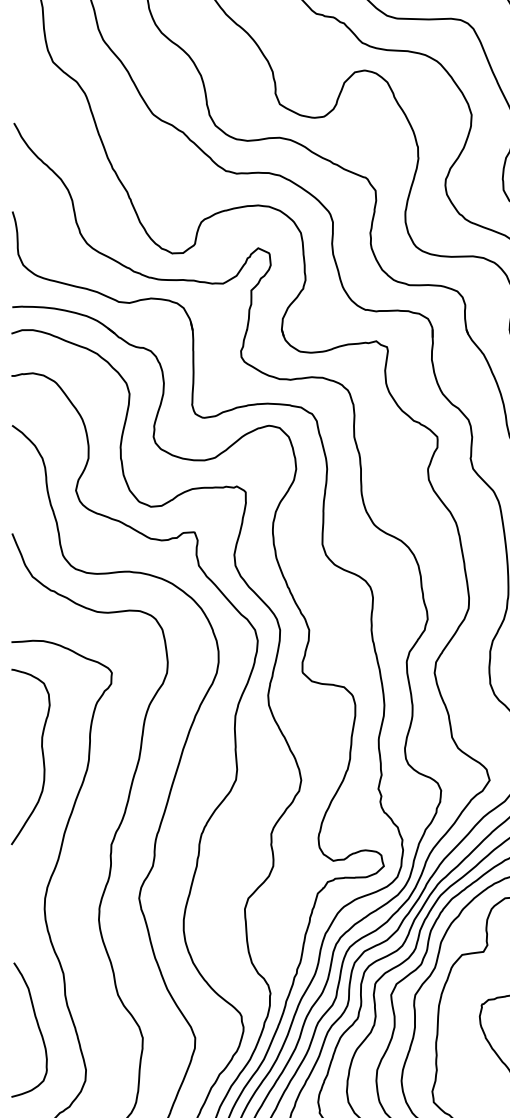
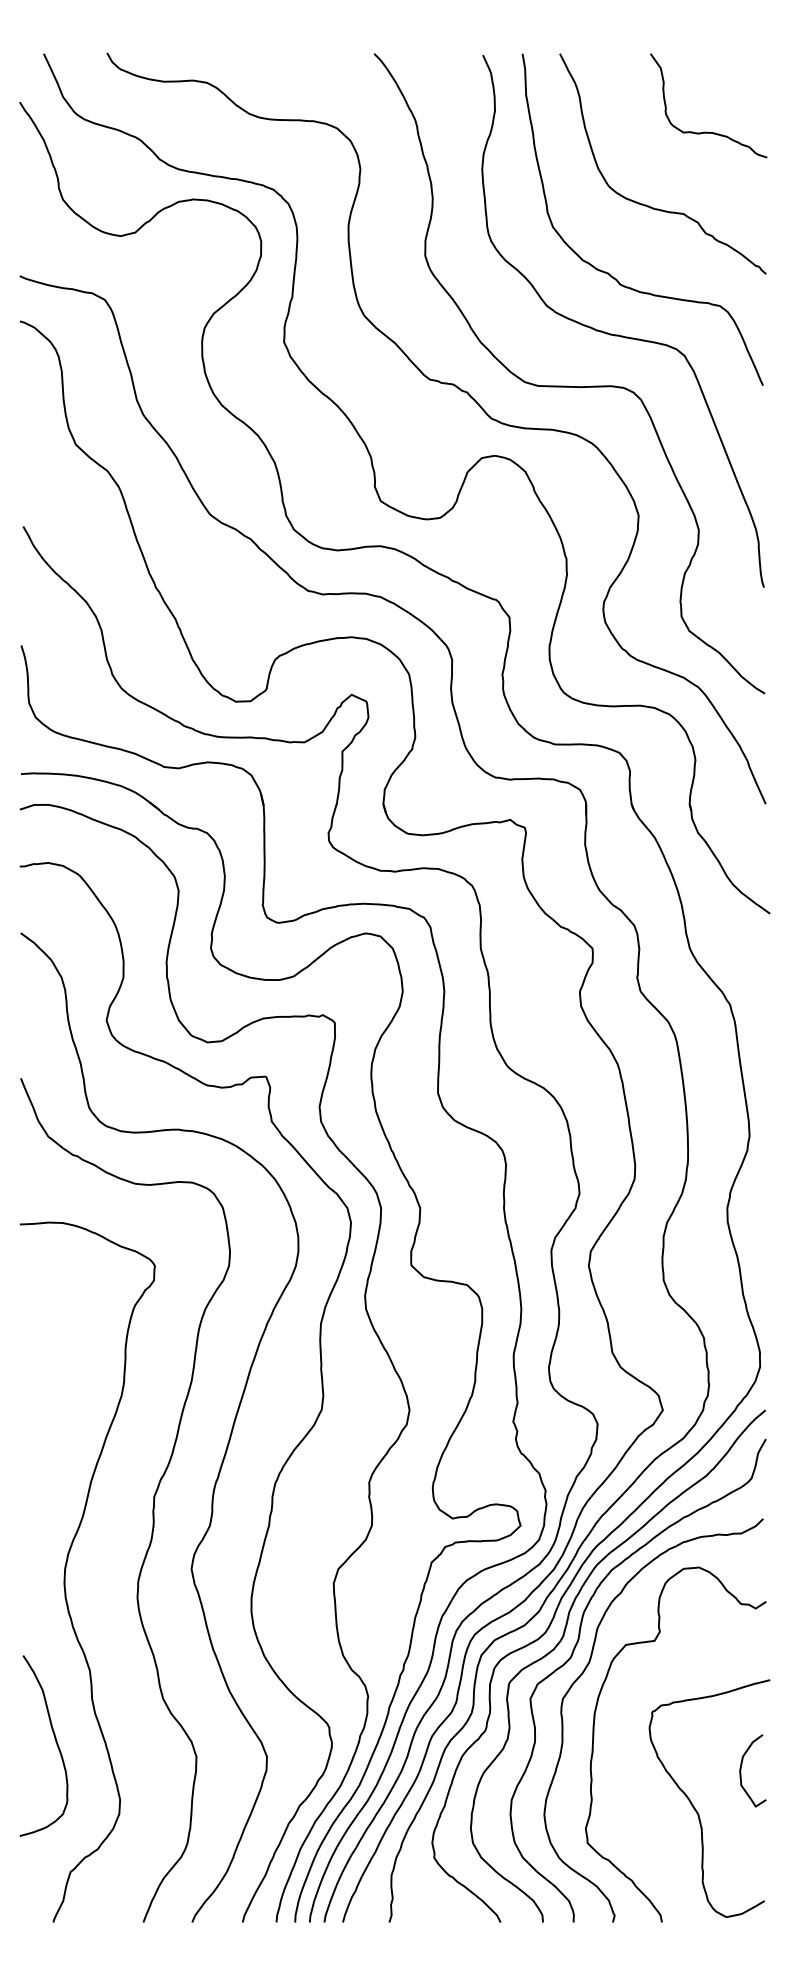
curve: (42, 756) -> (61, 1378), removed

